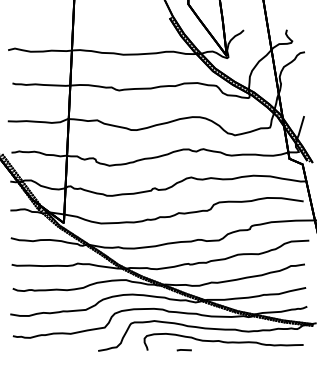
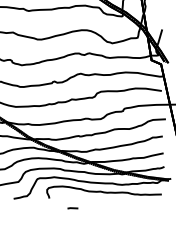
line: (183, 350) -> (72, 208), moved

